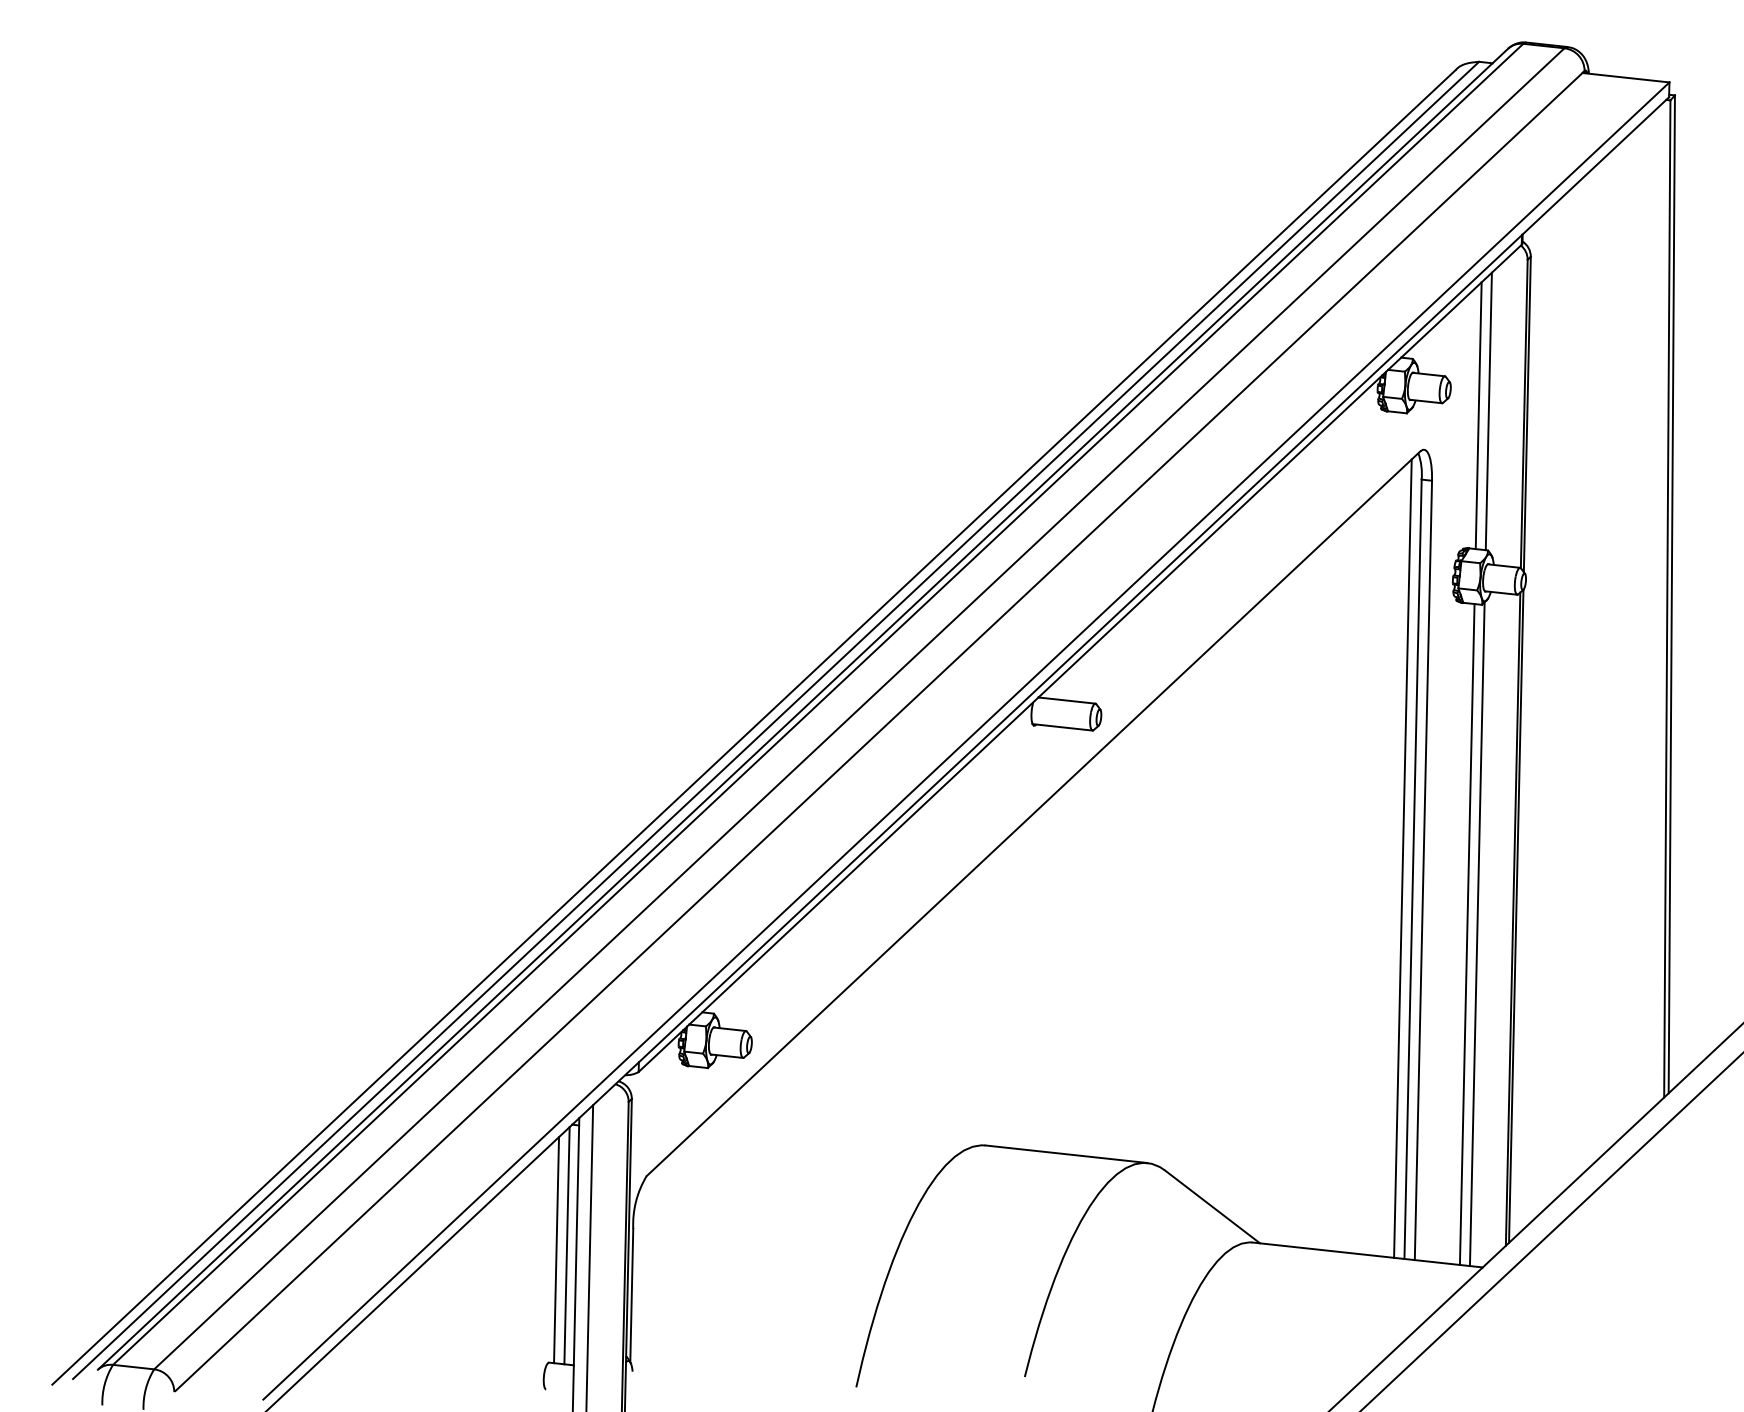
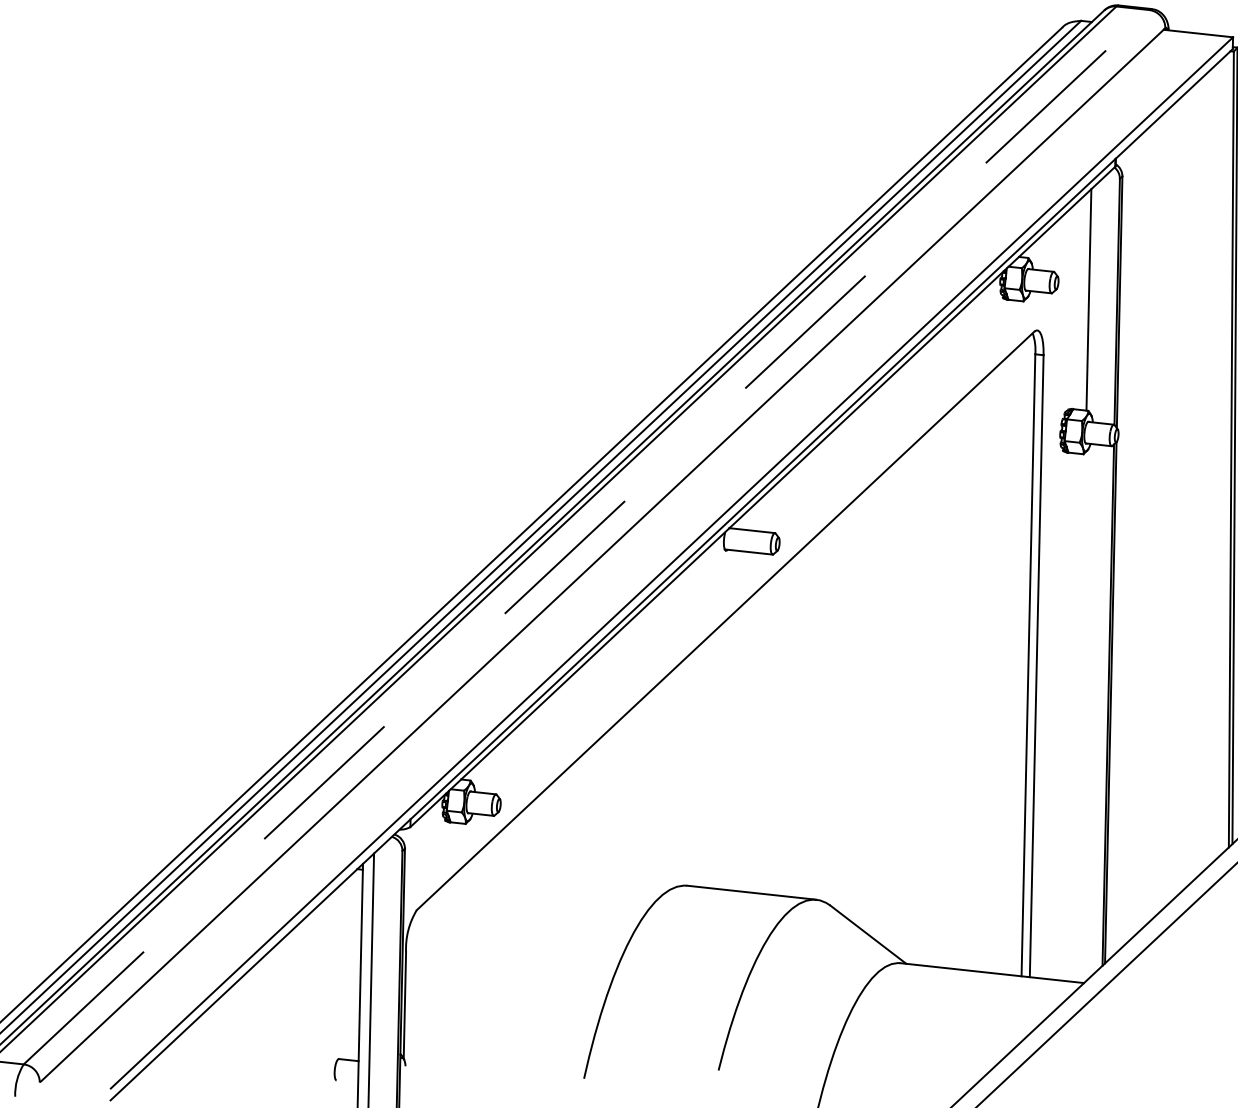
line: (1478, 415) -> (1080, 303), removed
line: (859, 708) -> (586, 536), solid -> dashed
line: (1402, 858) -> (1020, 656), removed
line: (1466, 934) -> (1071, 717), removed
line: (1476, 934) -> (1079, 717), removed
line: (566, 1245) -> (352, 965), removed
line: (556, 1250) -> (344, 969), removed

